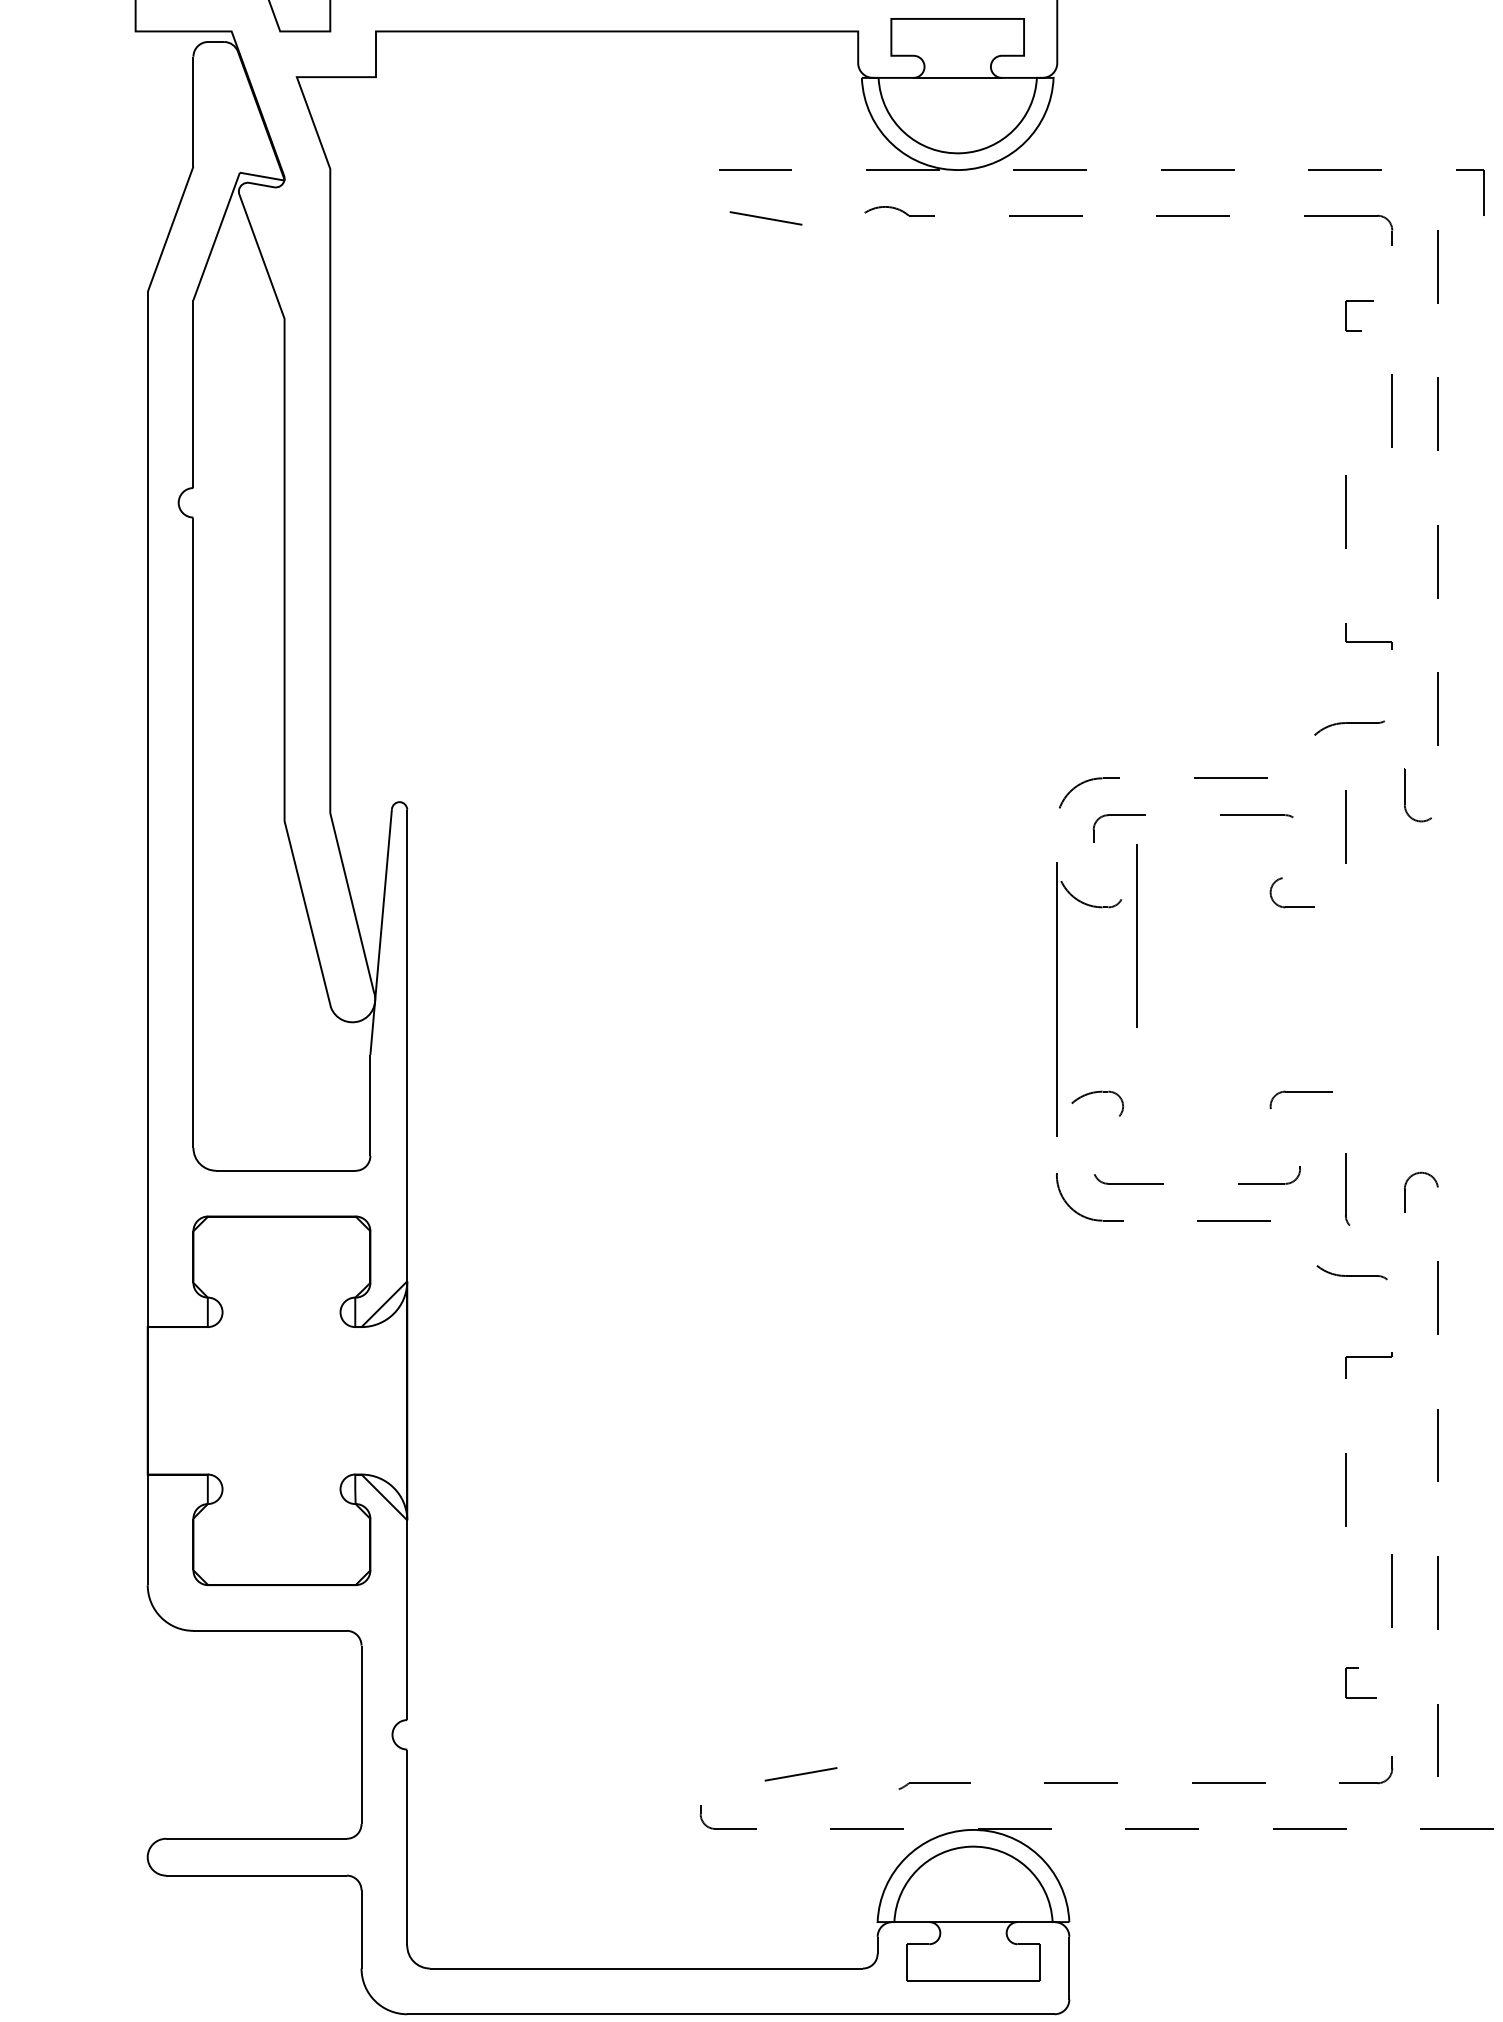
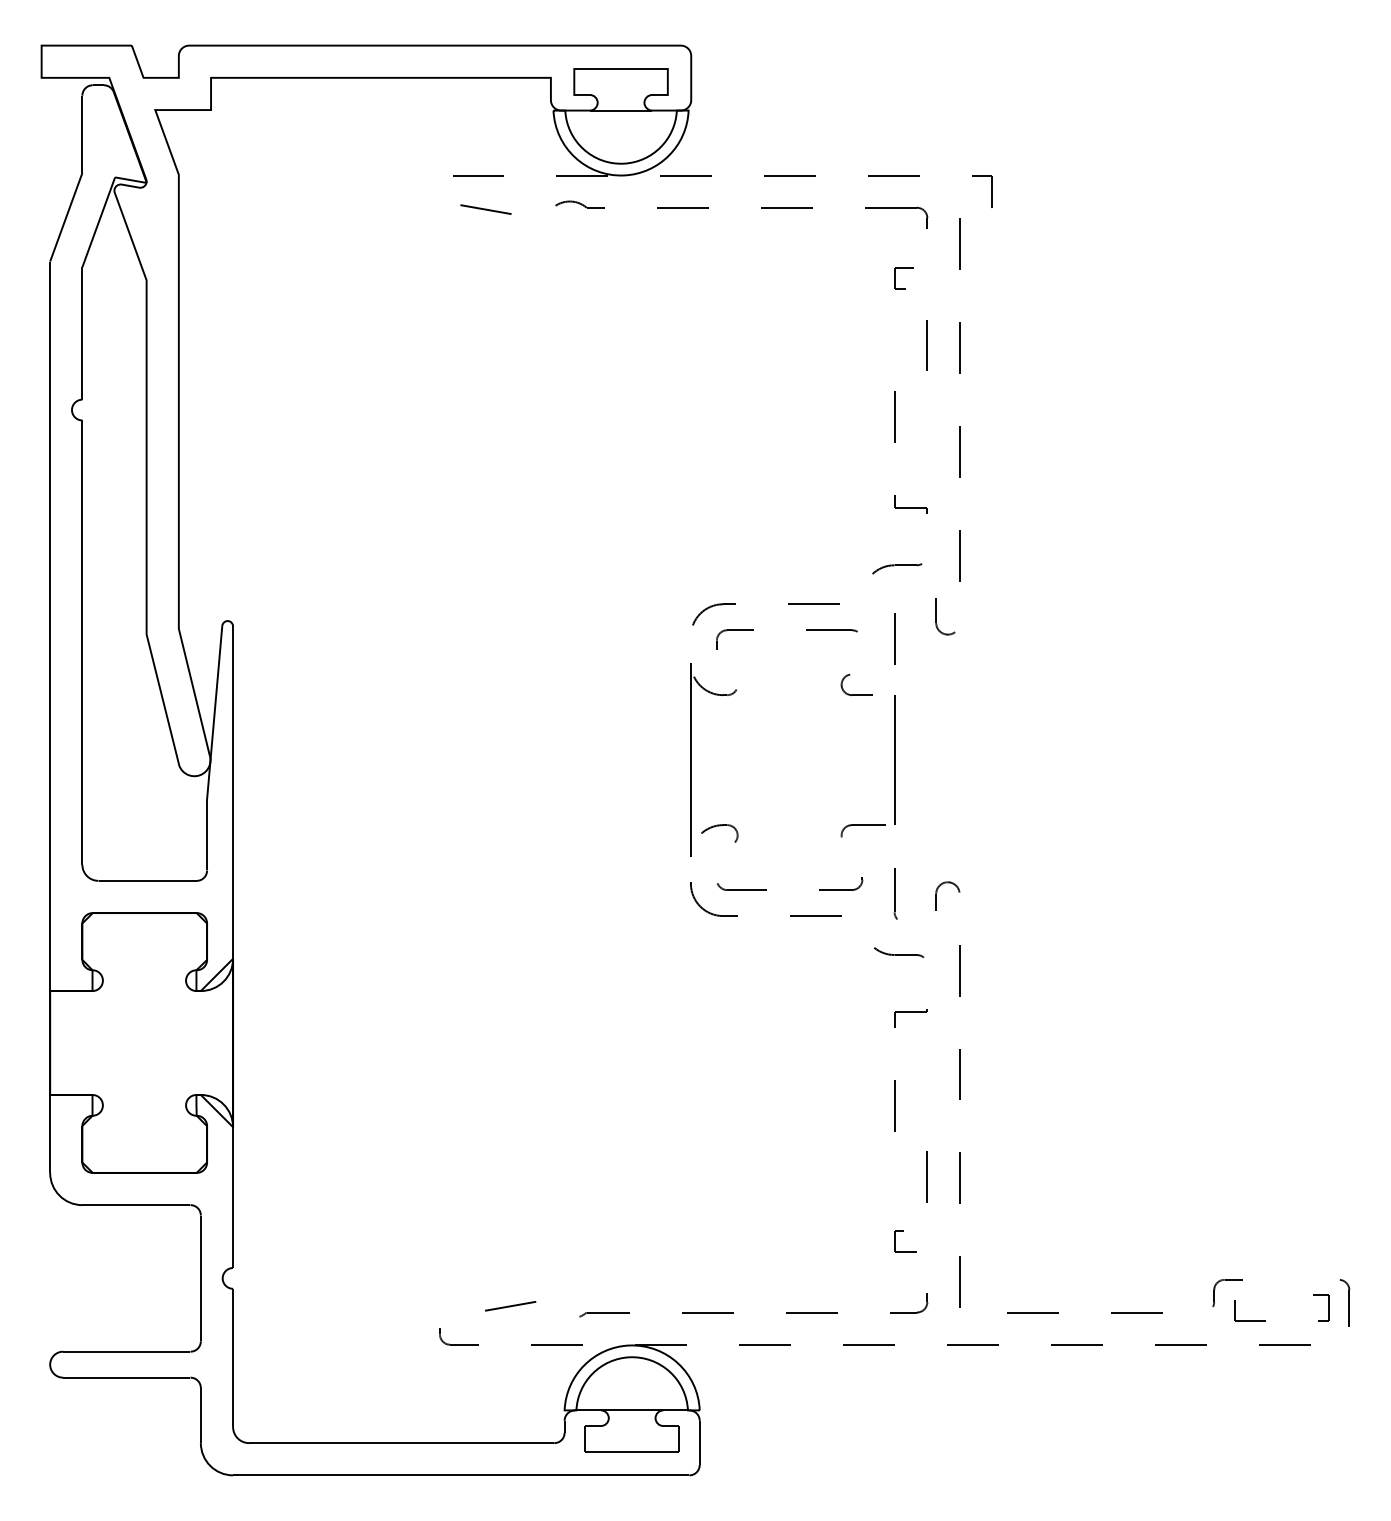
line: (1137, 934) -> (894, 759), moved

